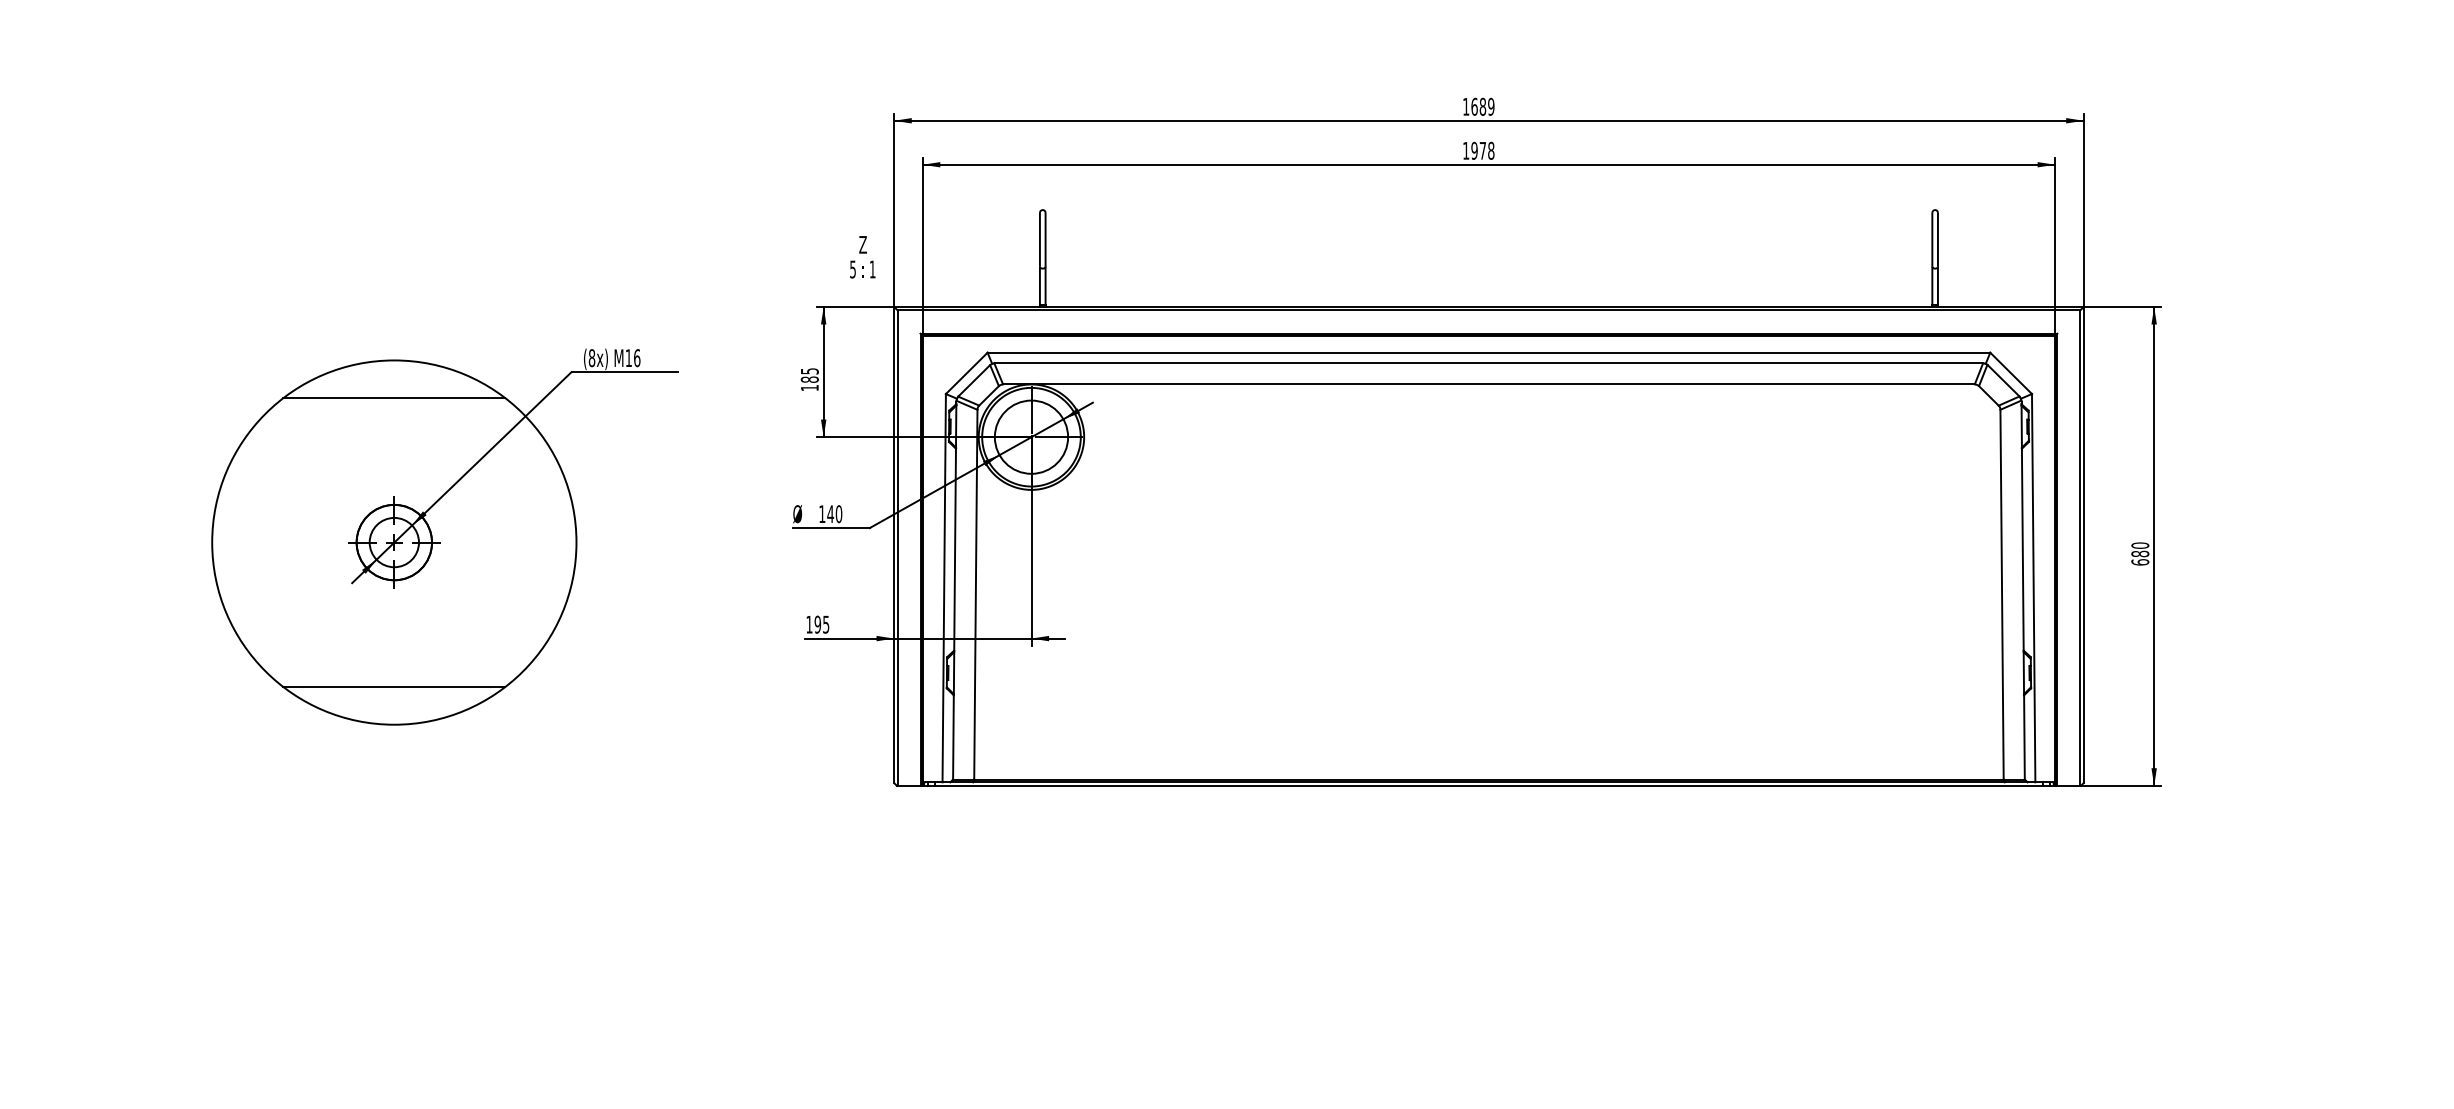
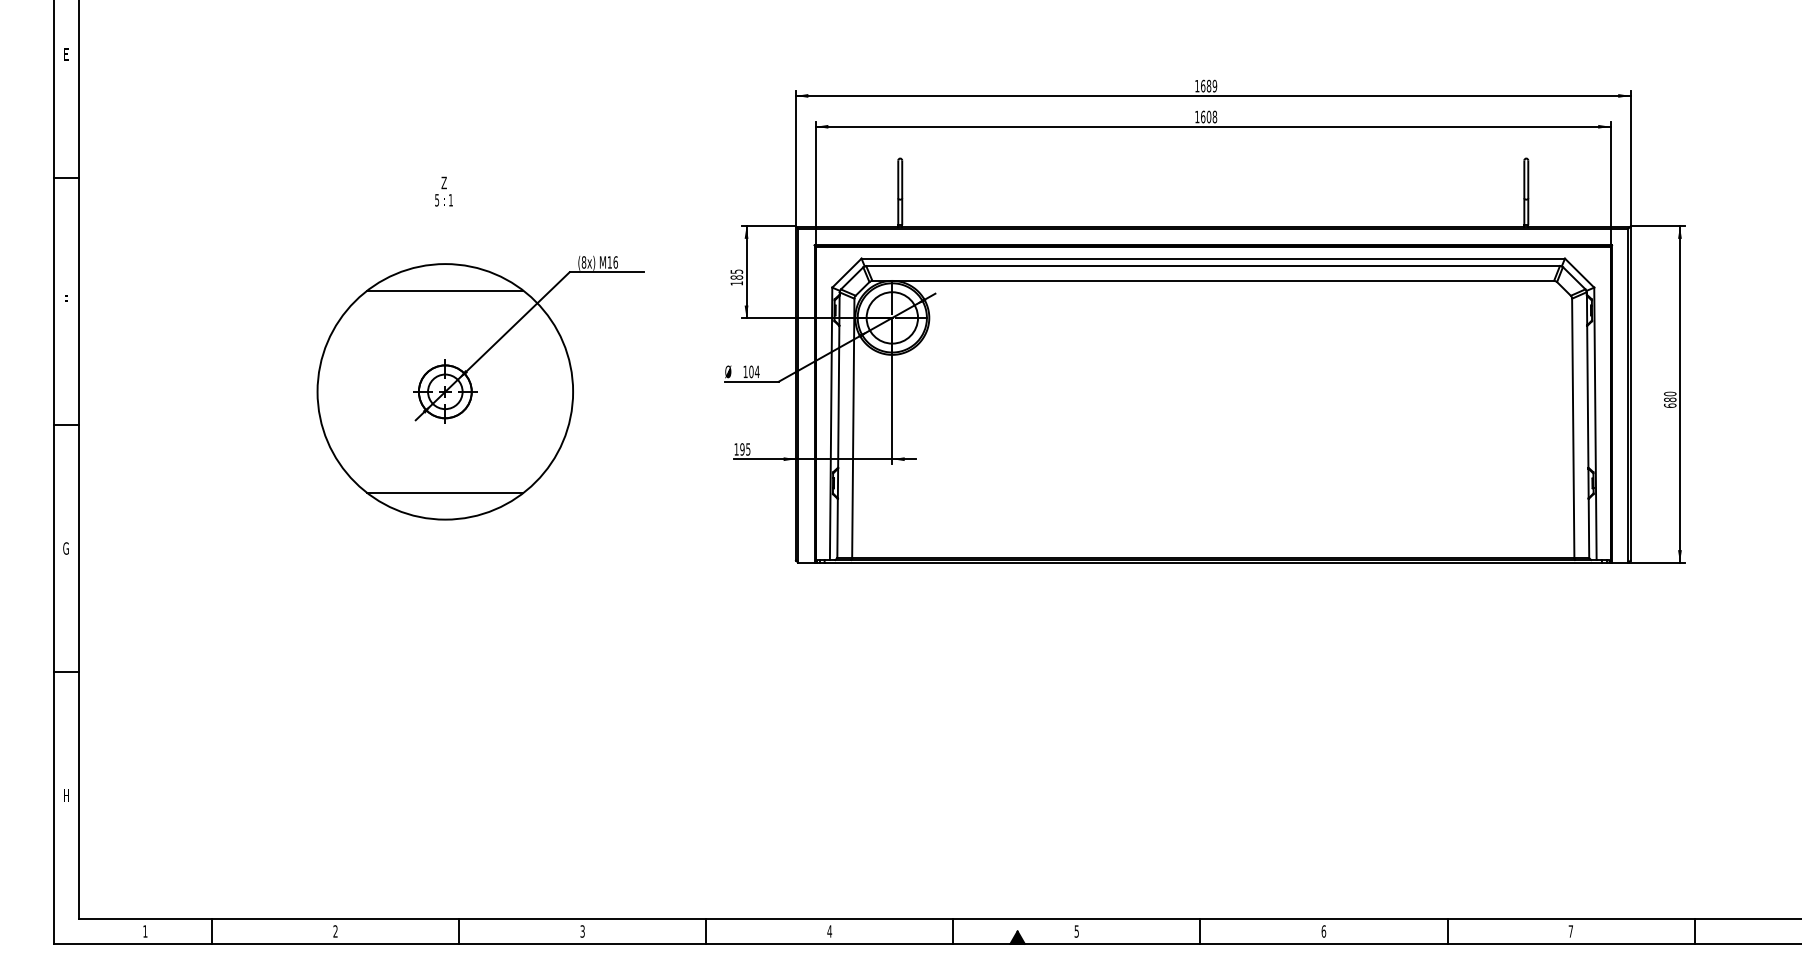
text: (1477, 150) -> (1205, 116), 1978 -> 1608
text: (862, 257) -> (443, 191), moved
text: (835, 513) -> (754, 371), 140 -> 104

